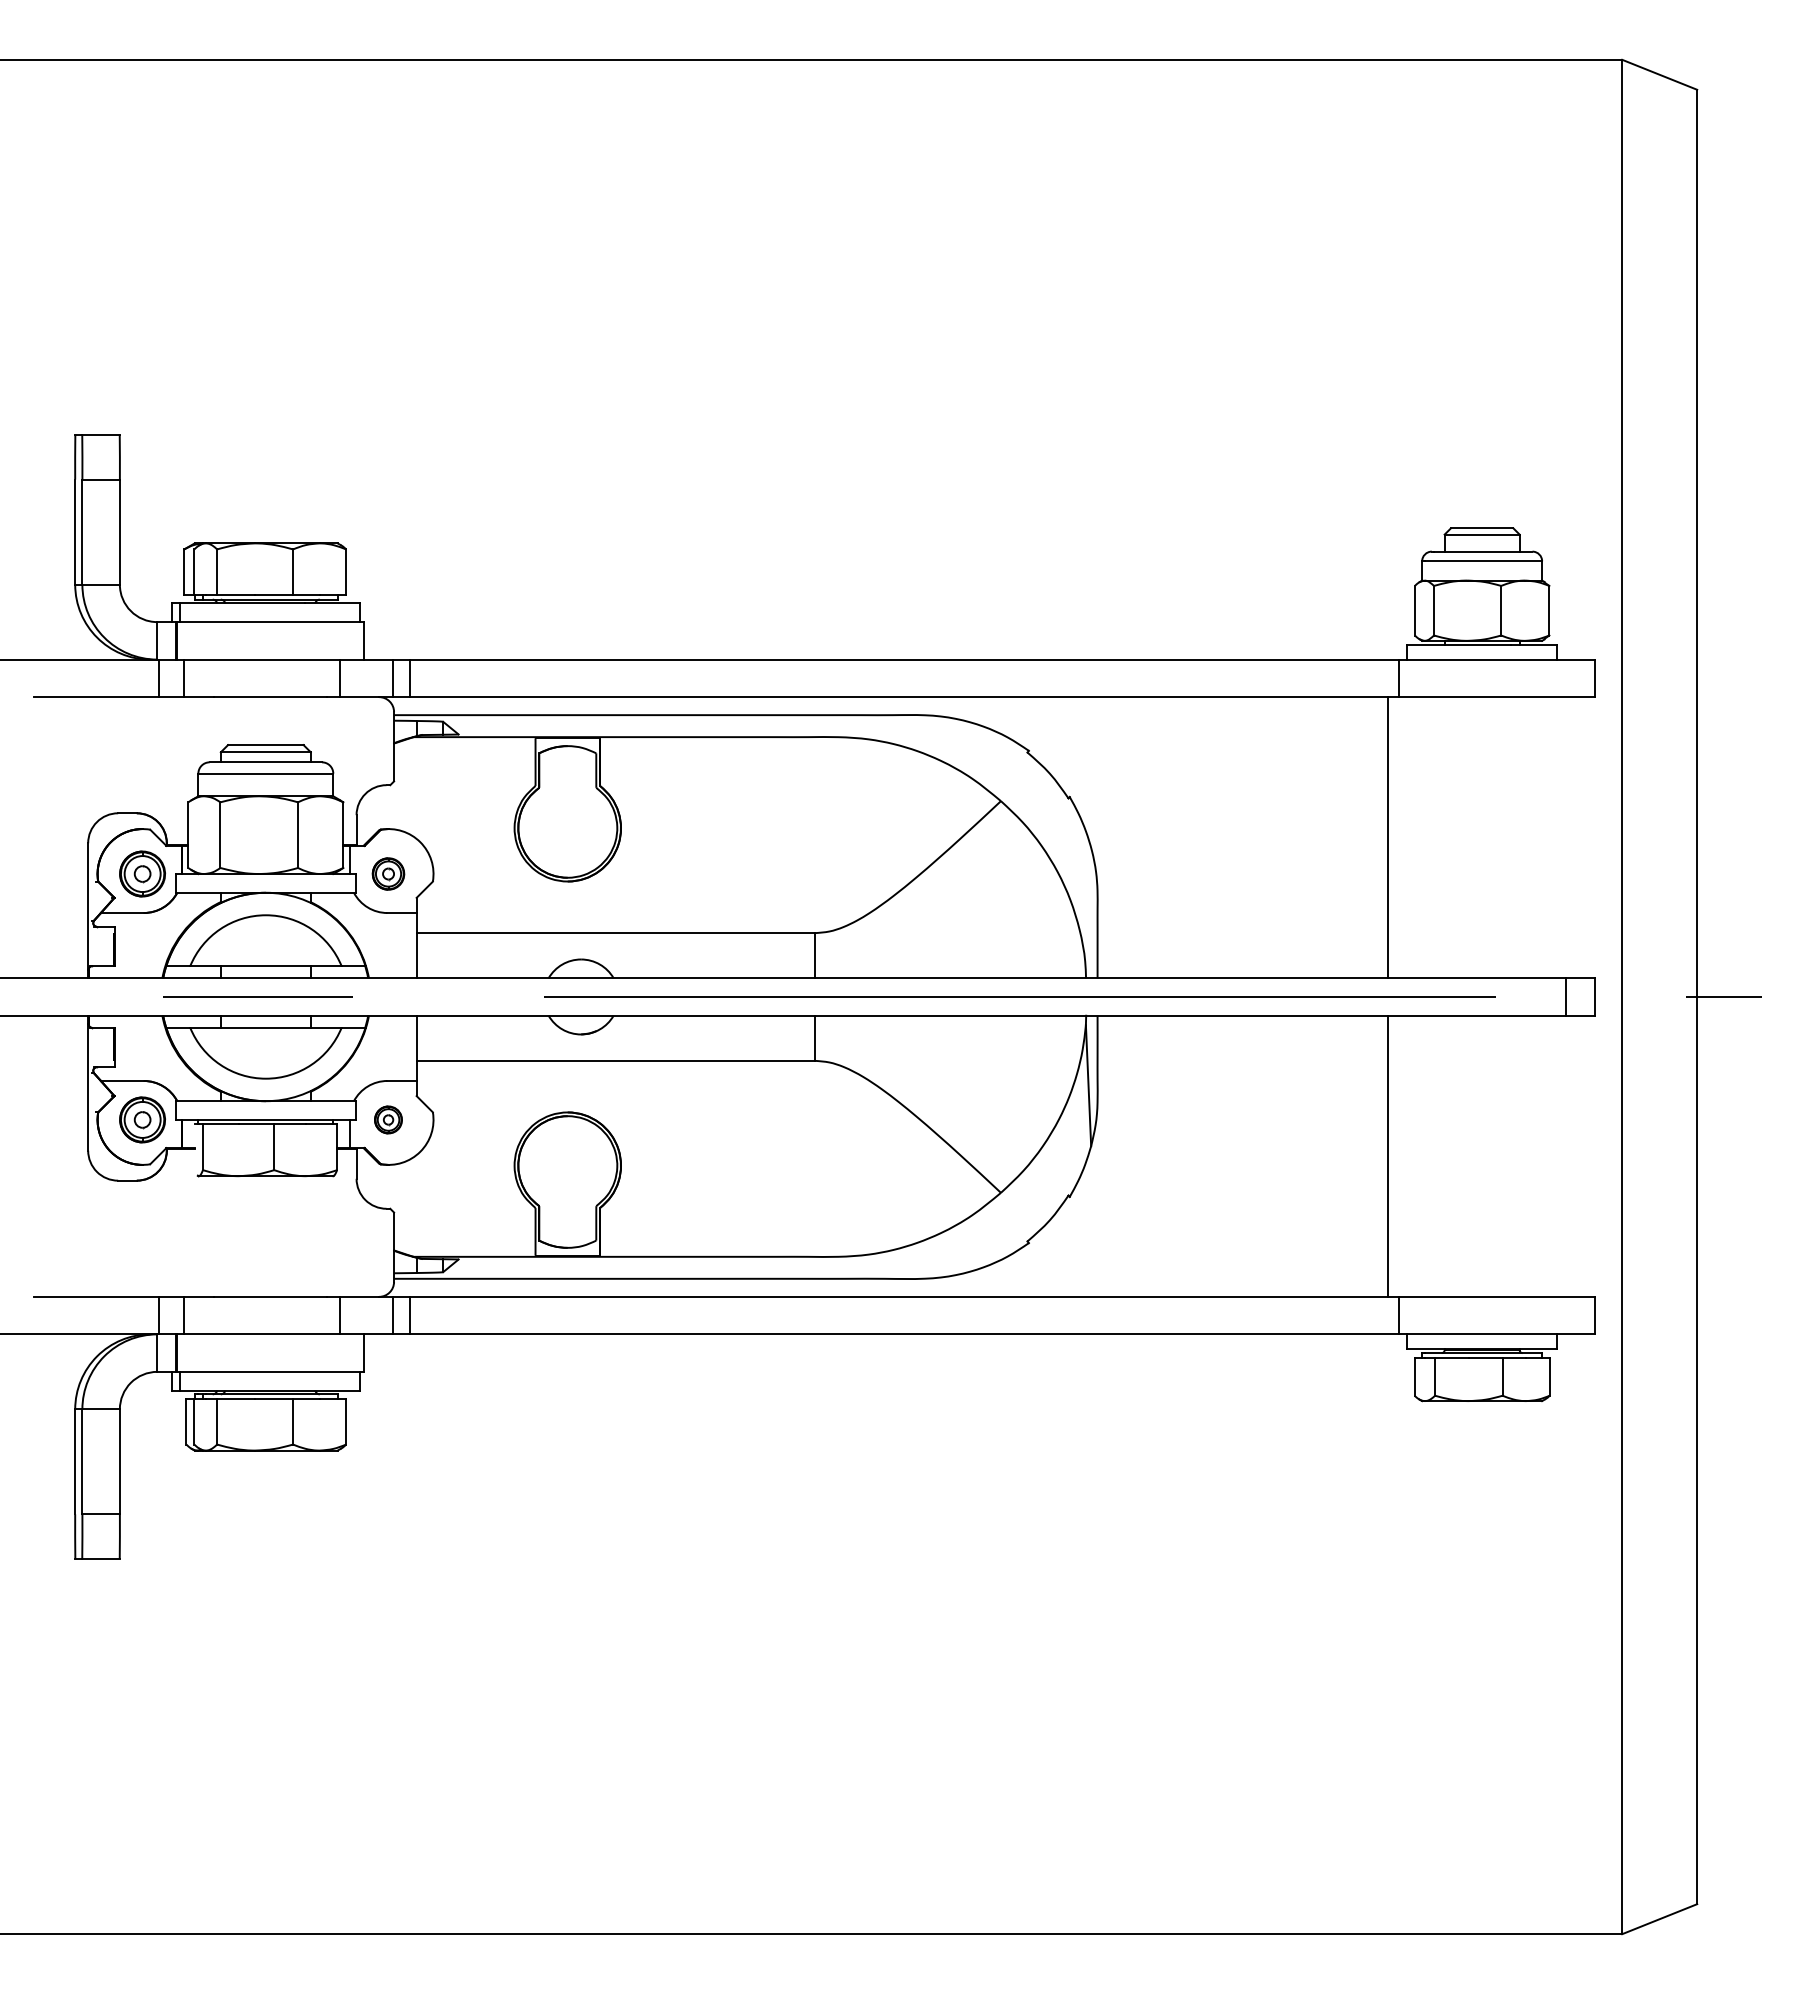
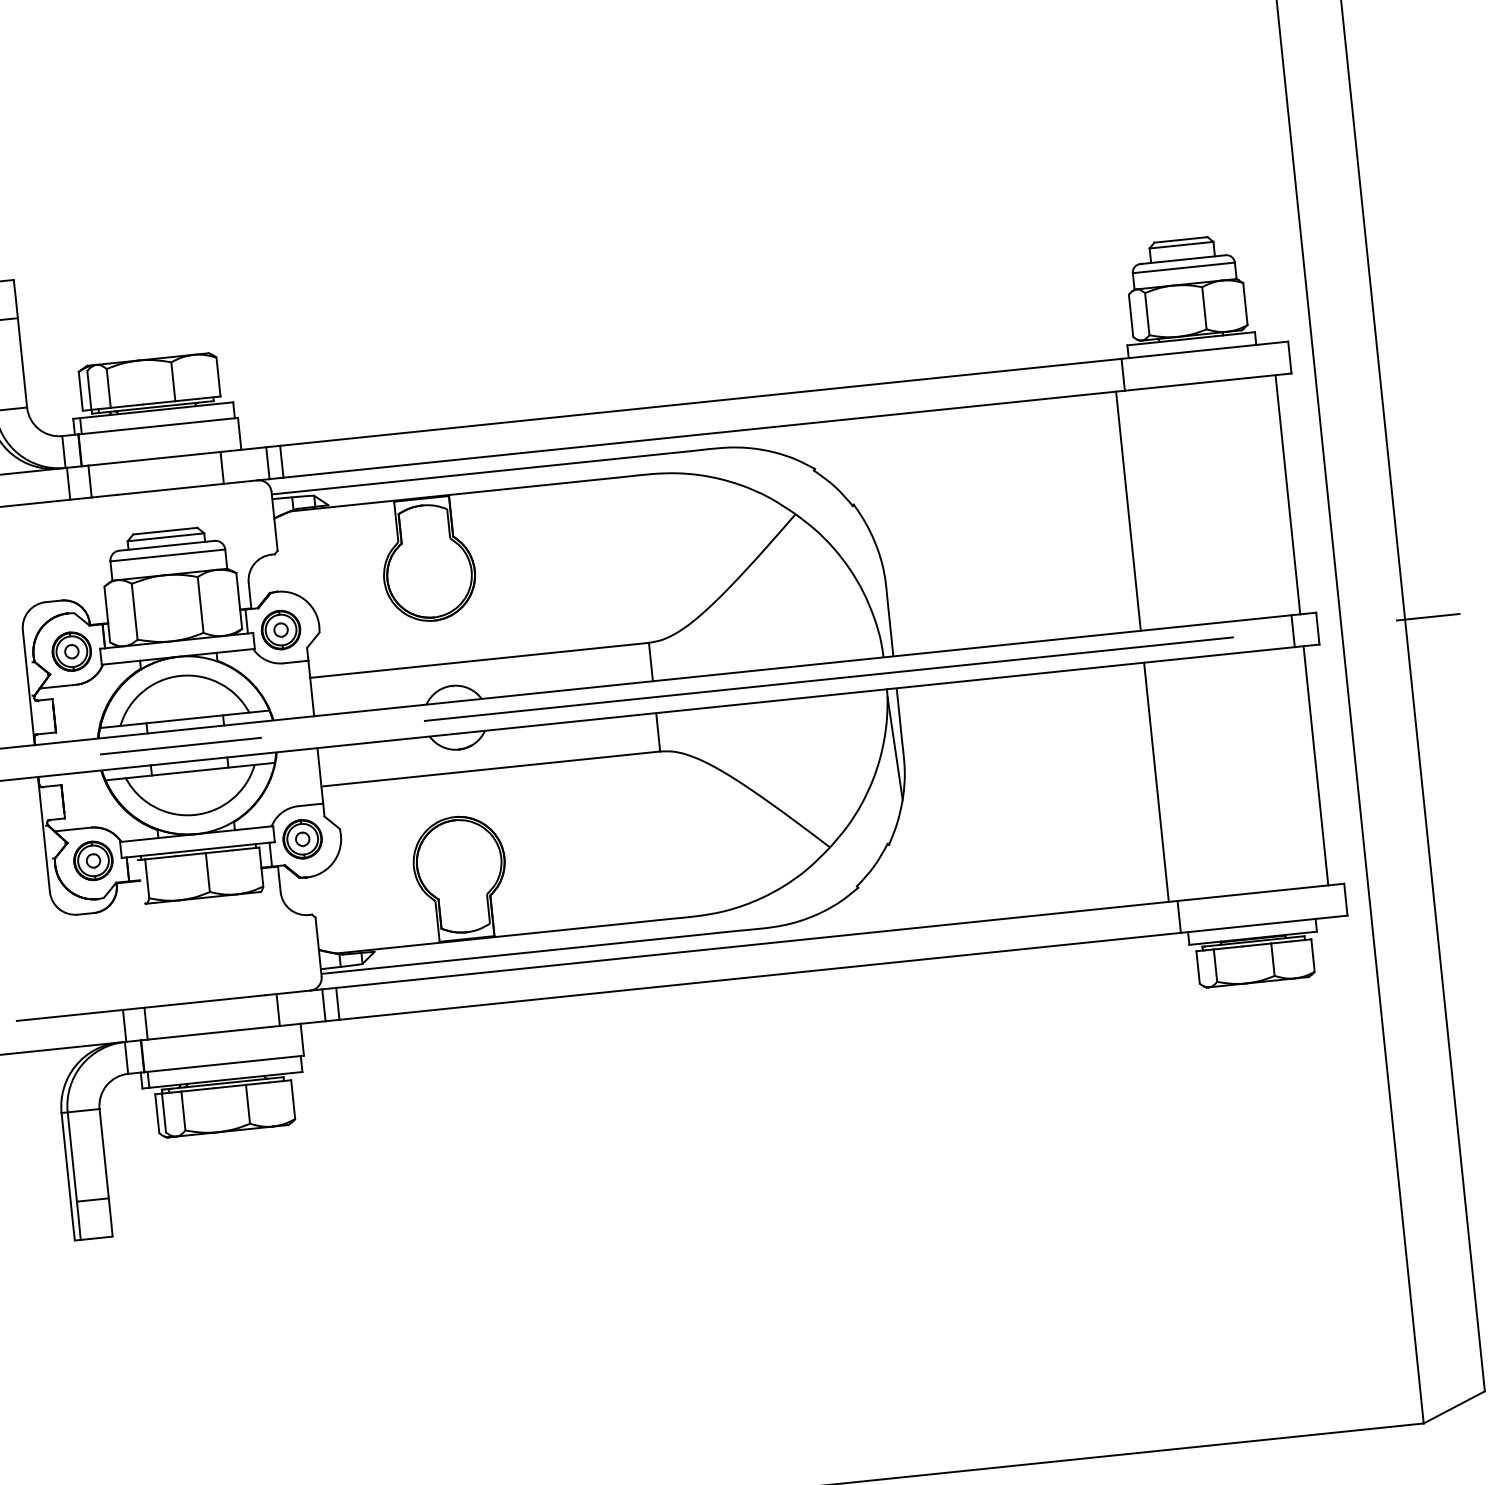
line: (1575, 837) -> (1287, 494), added
part: (388, 873) -> (280, 629), size x1.43
part: (388, 1119) -> (302, 838), size x1.67
line: (1575, 1155) -> (1315, 765), added

